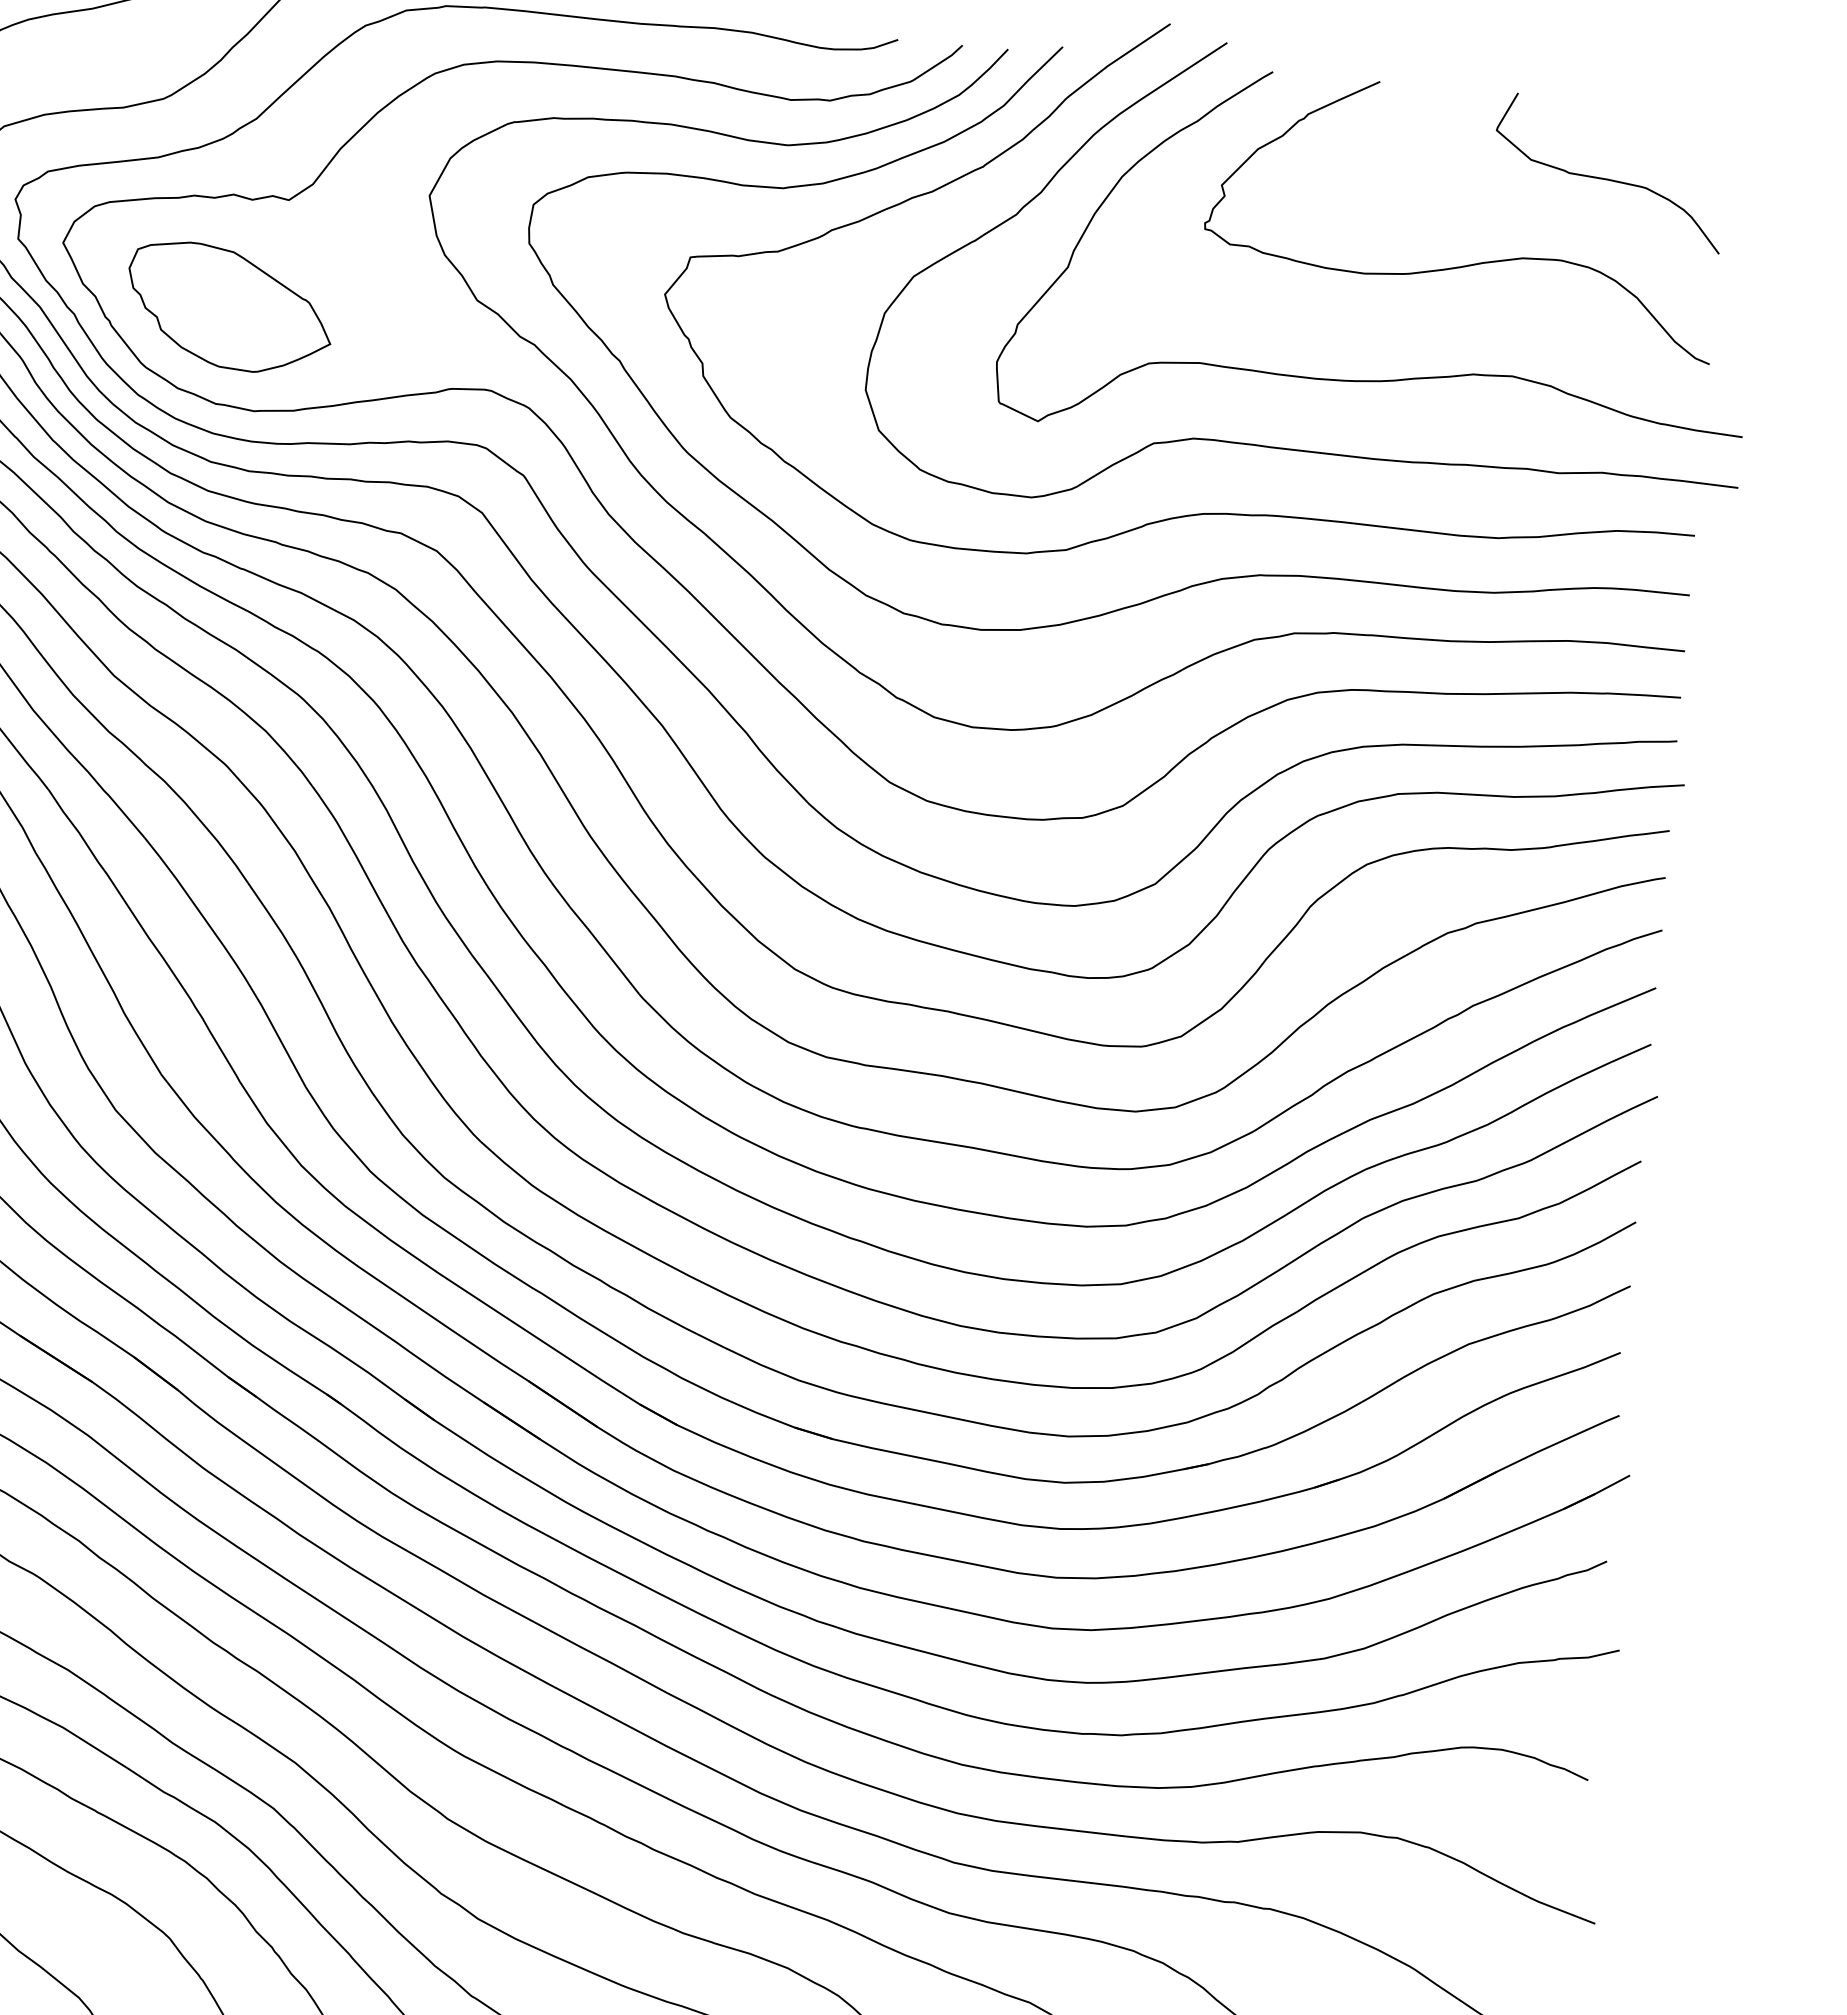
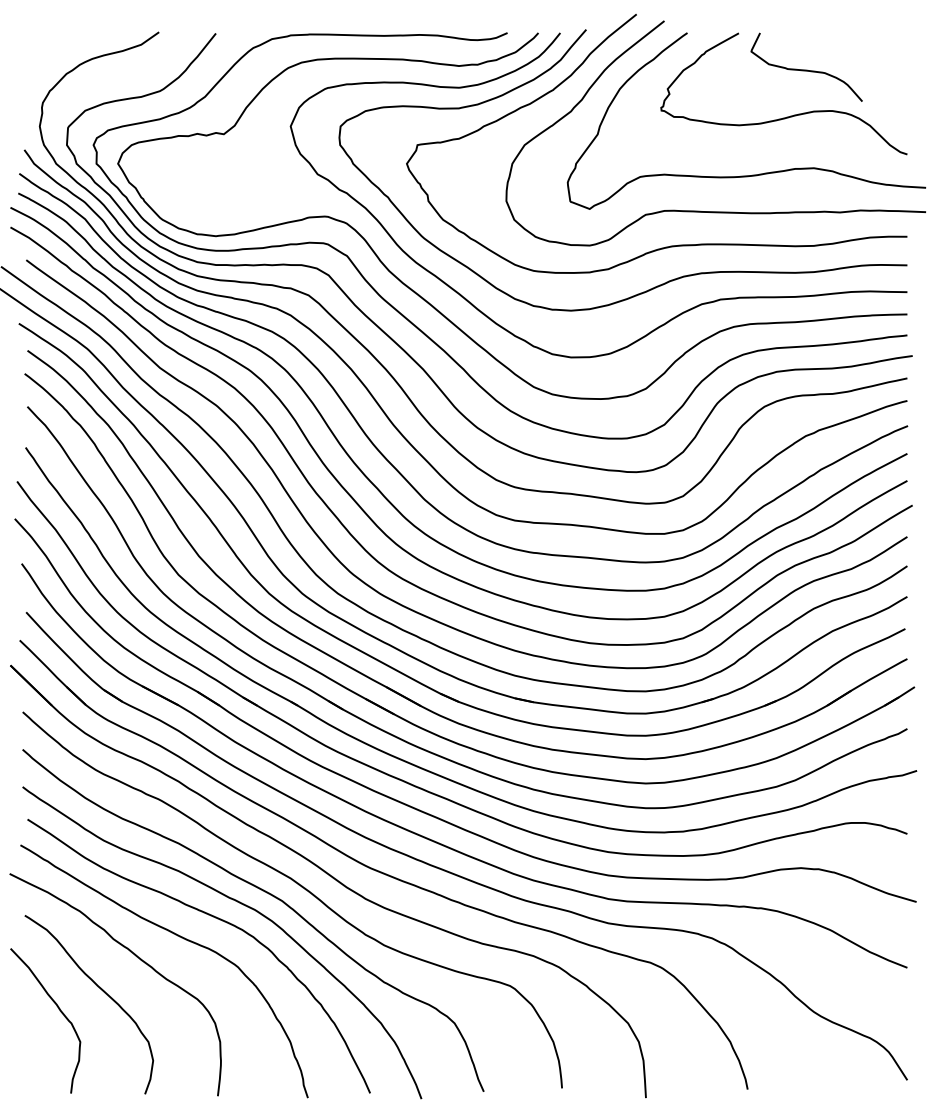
curve: (1608, 177) -> (806, 69), moved
part: (228, 306) -> (199, 187), removed

